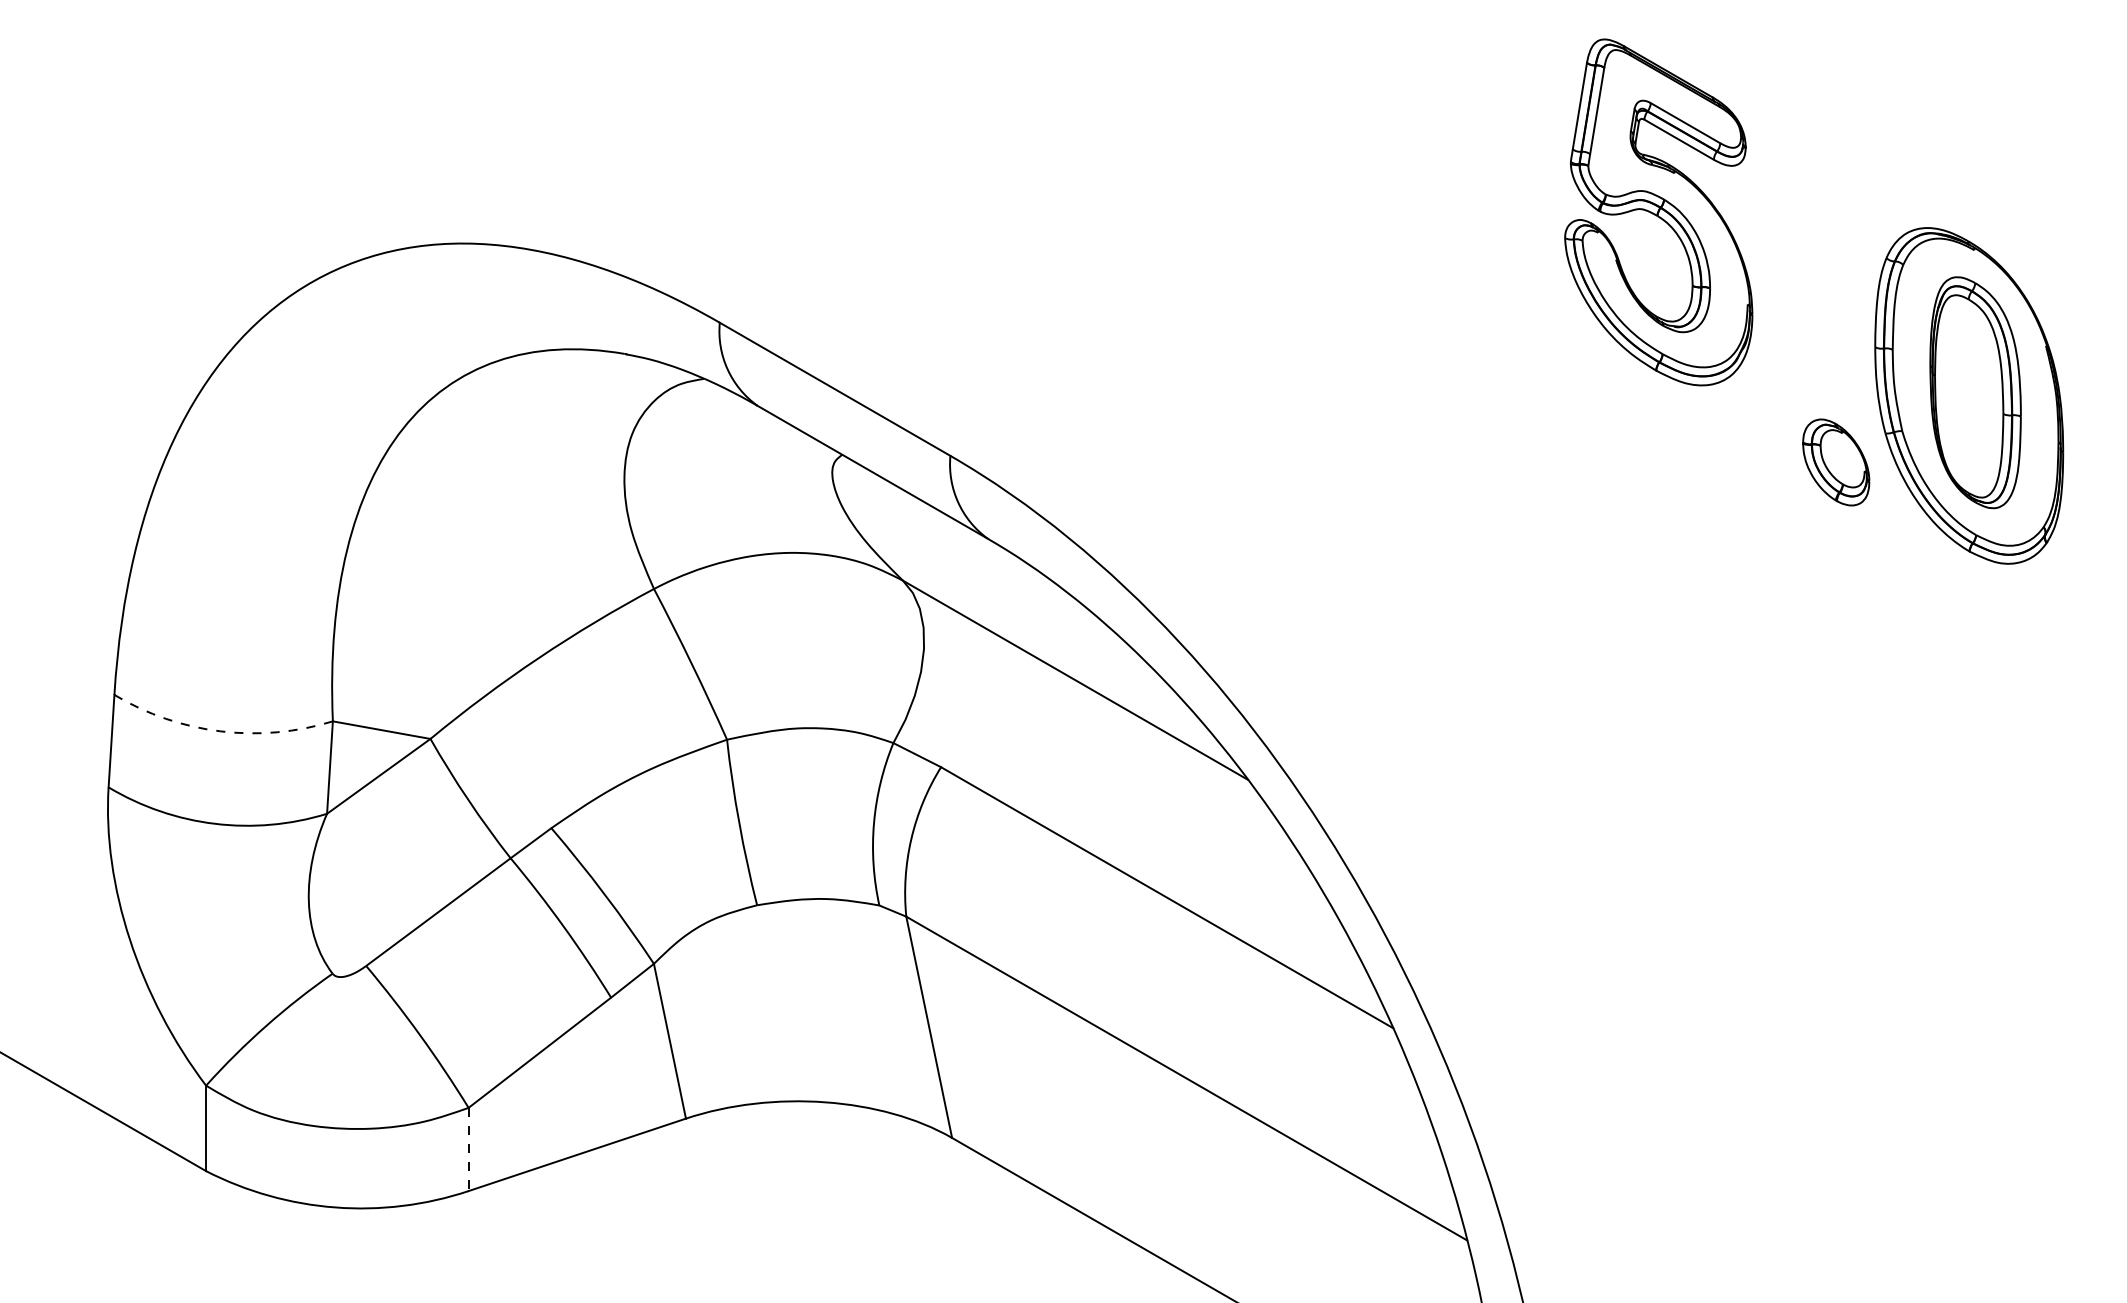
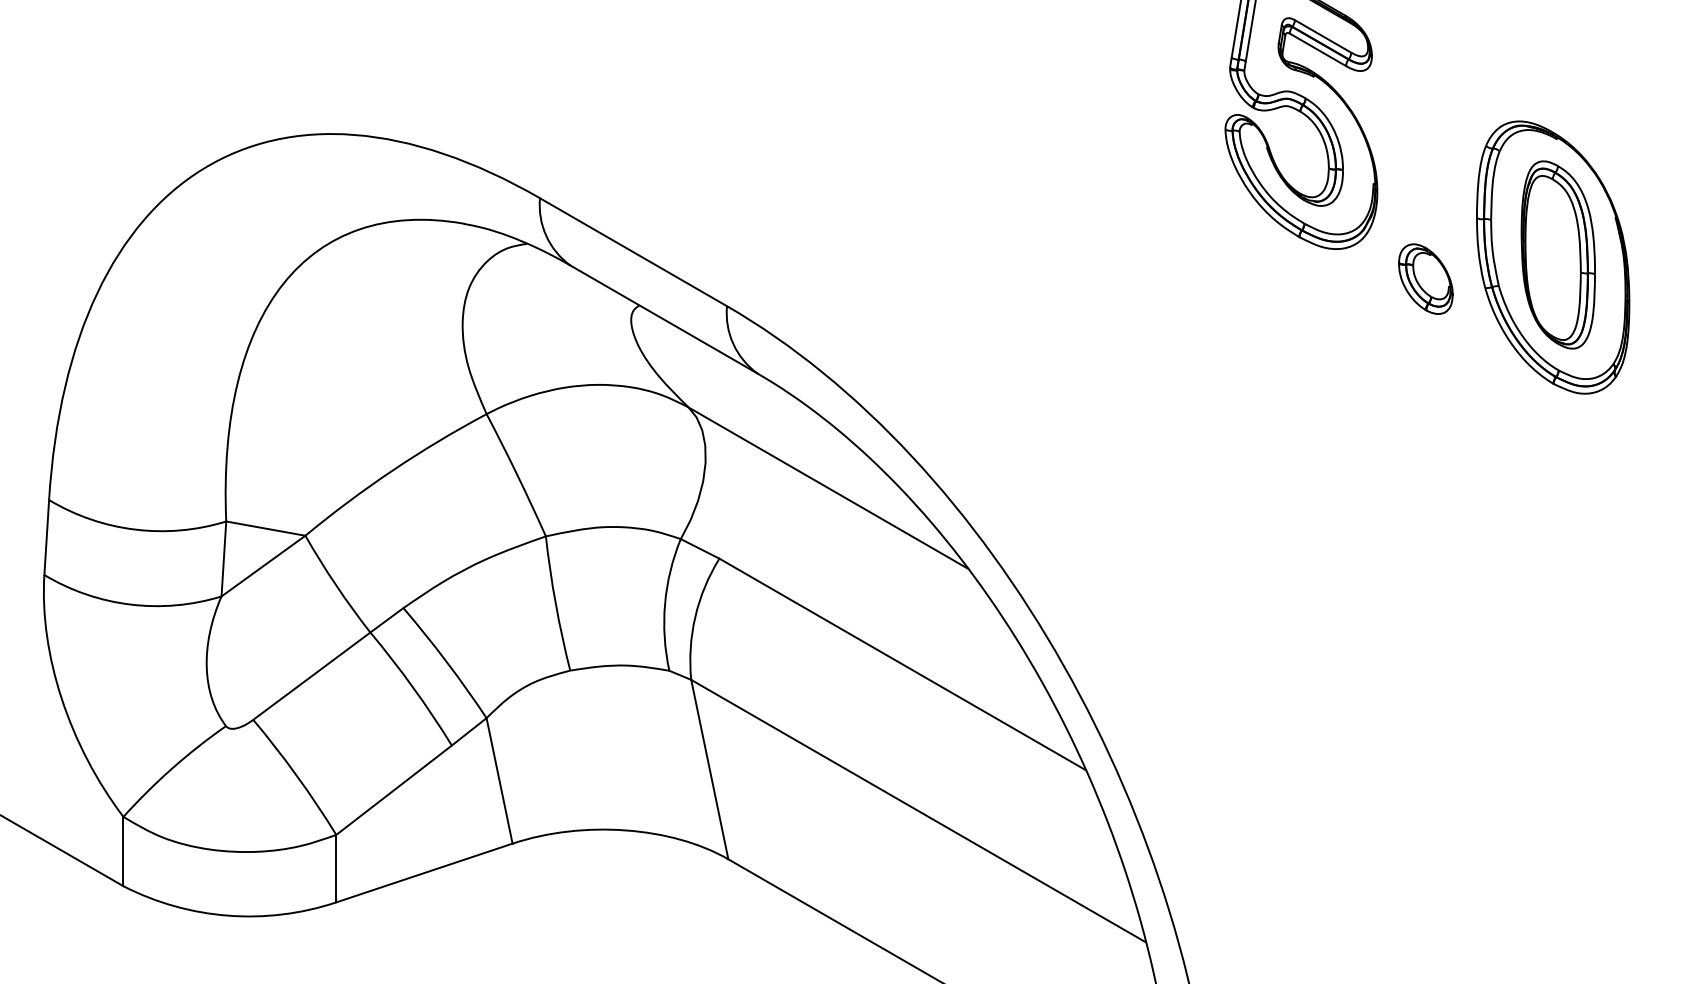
part: (1836, 462) -> (1426, 279), moved
arc: (220, 731) -> (135, 529), dashed -> solid
line: (468, 1149) -> (336, 868), dashed -> solid

